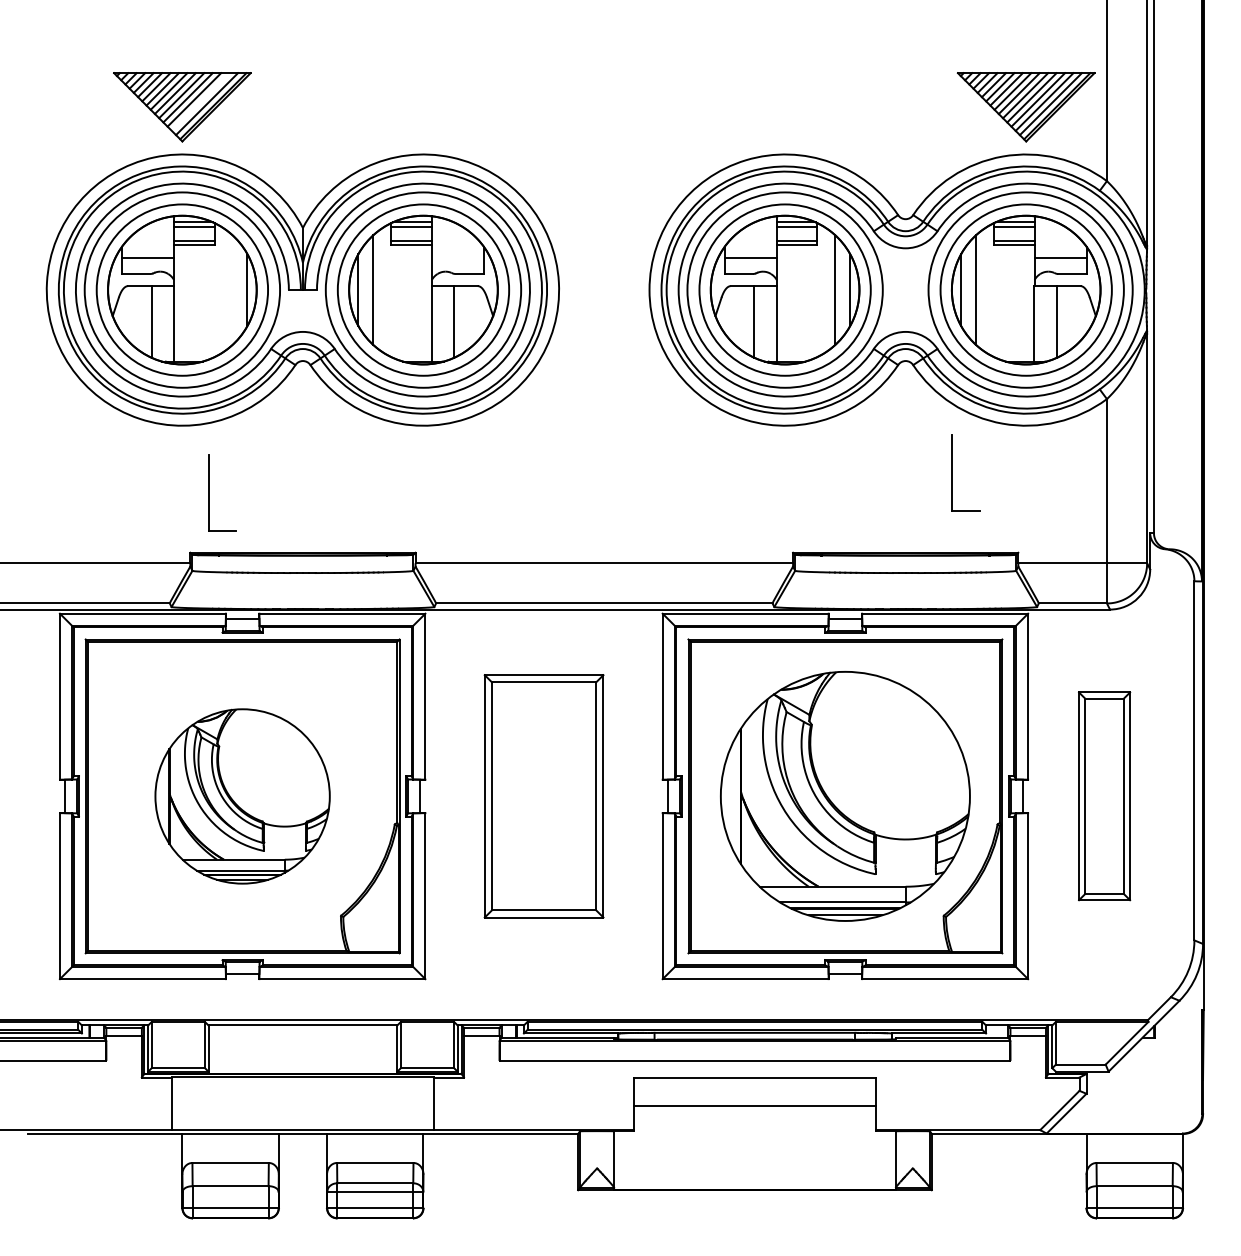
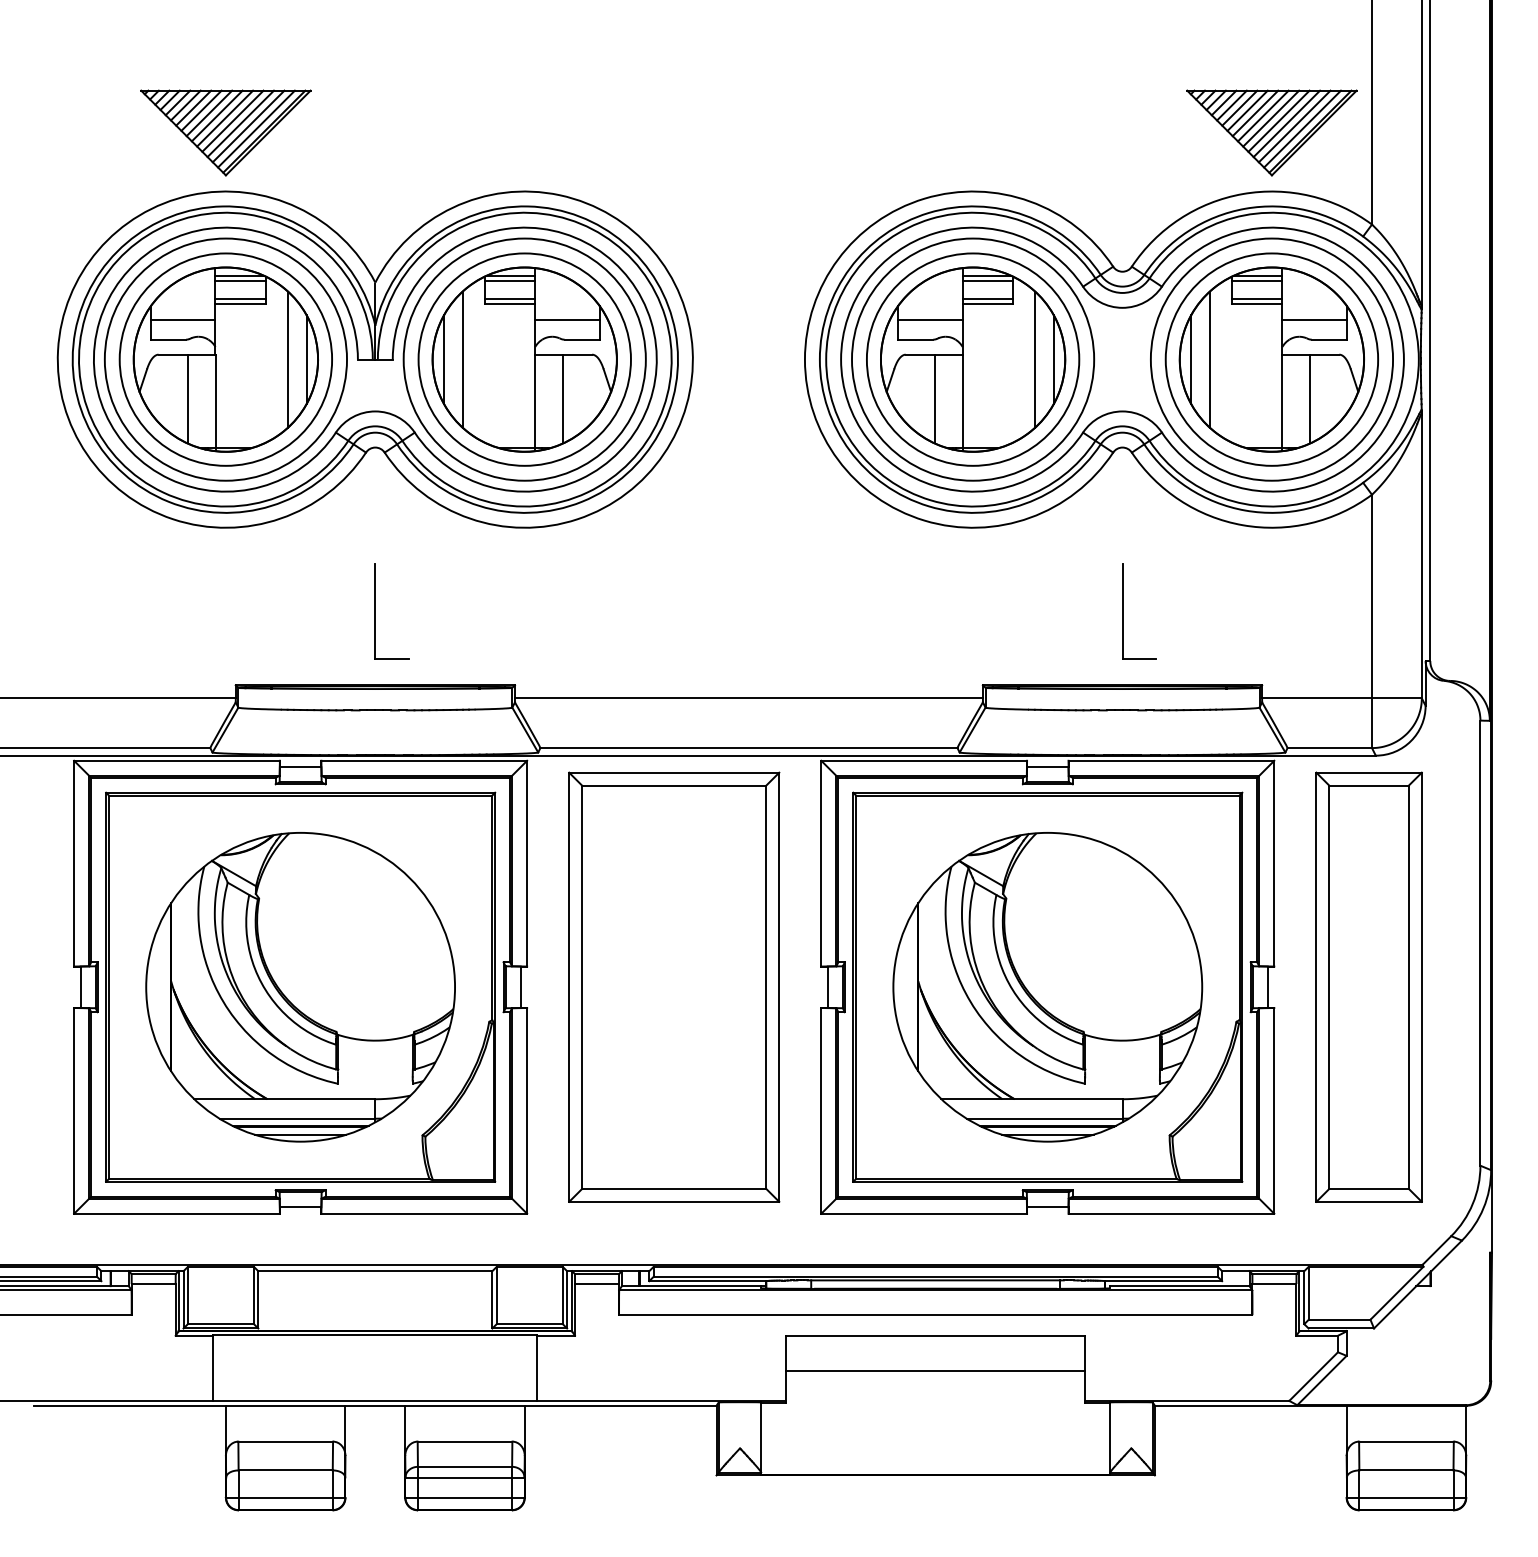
line: (200, 102) -> (248, 126), added
line: (457, 257) -> (567, 319), added
line: (232, 289) -> (288, 359), added
part: (953, 473) -> (1123, 611), moved
part: (208, 493) -> (375, 611), moved
part: (544, 795) -> (674, 986), size x1.43
part: (1104, 795) -> (1368, 986), size x1.67
part: (242, 796) -> (300, 987), size x1.43

